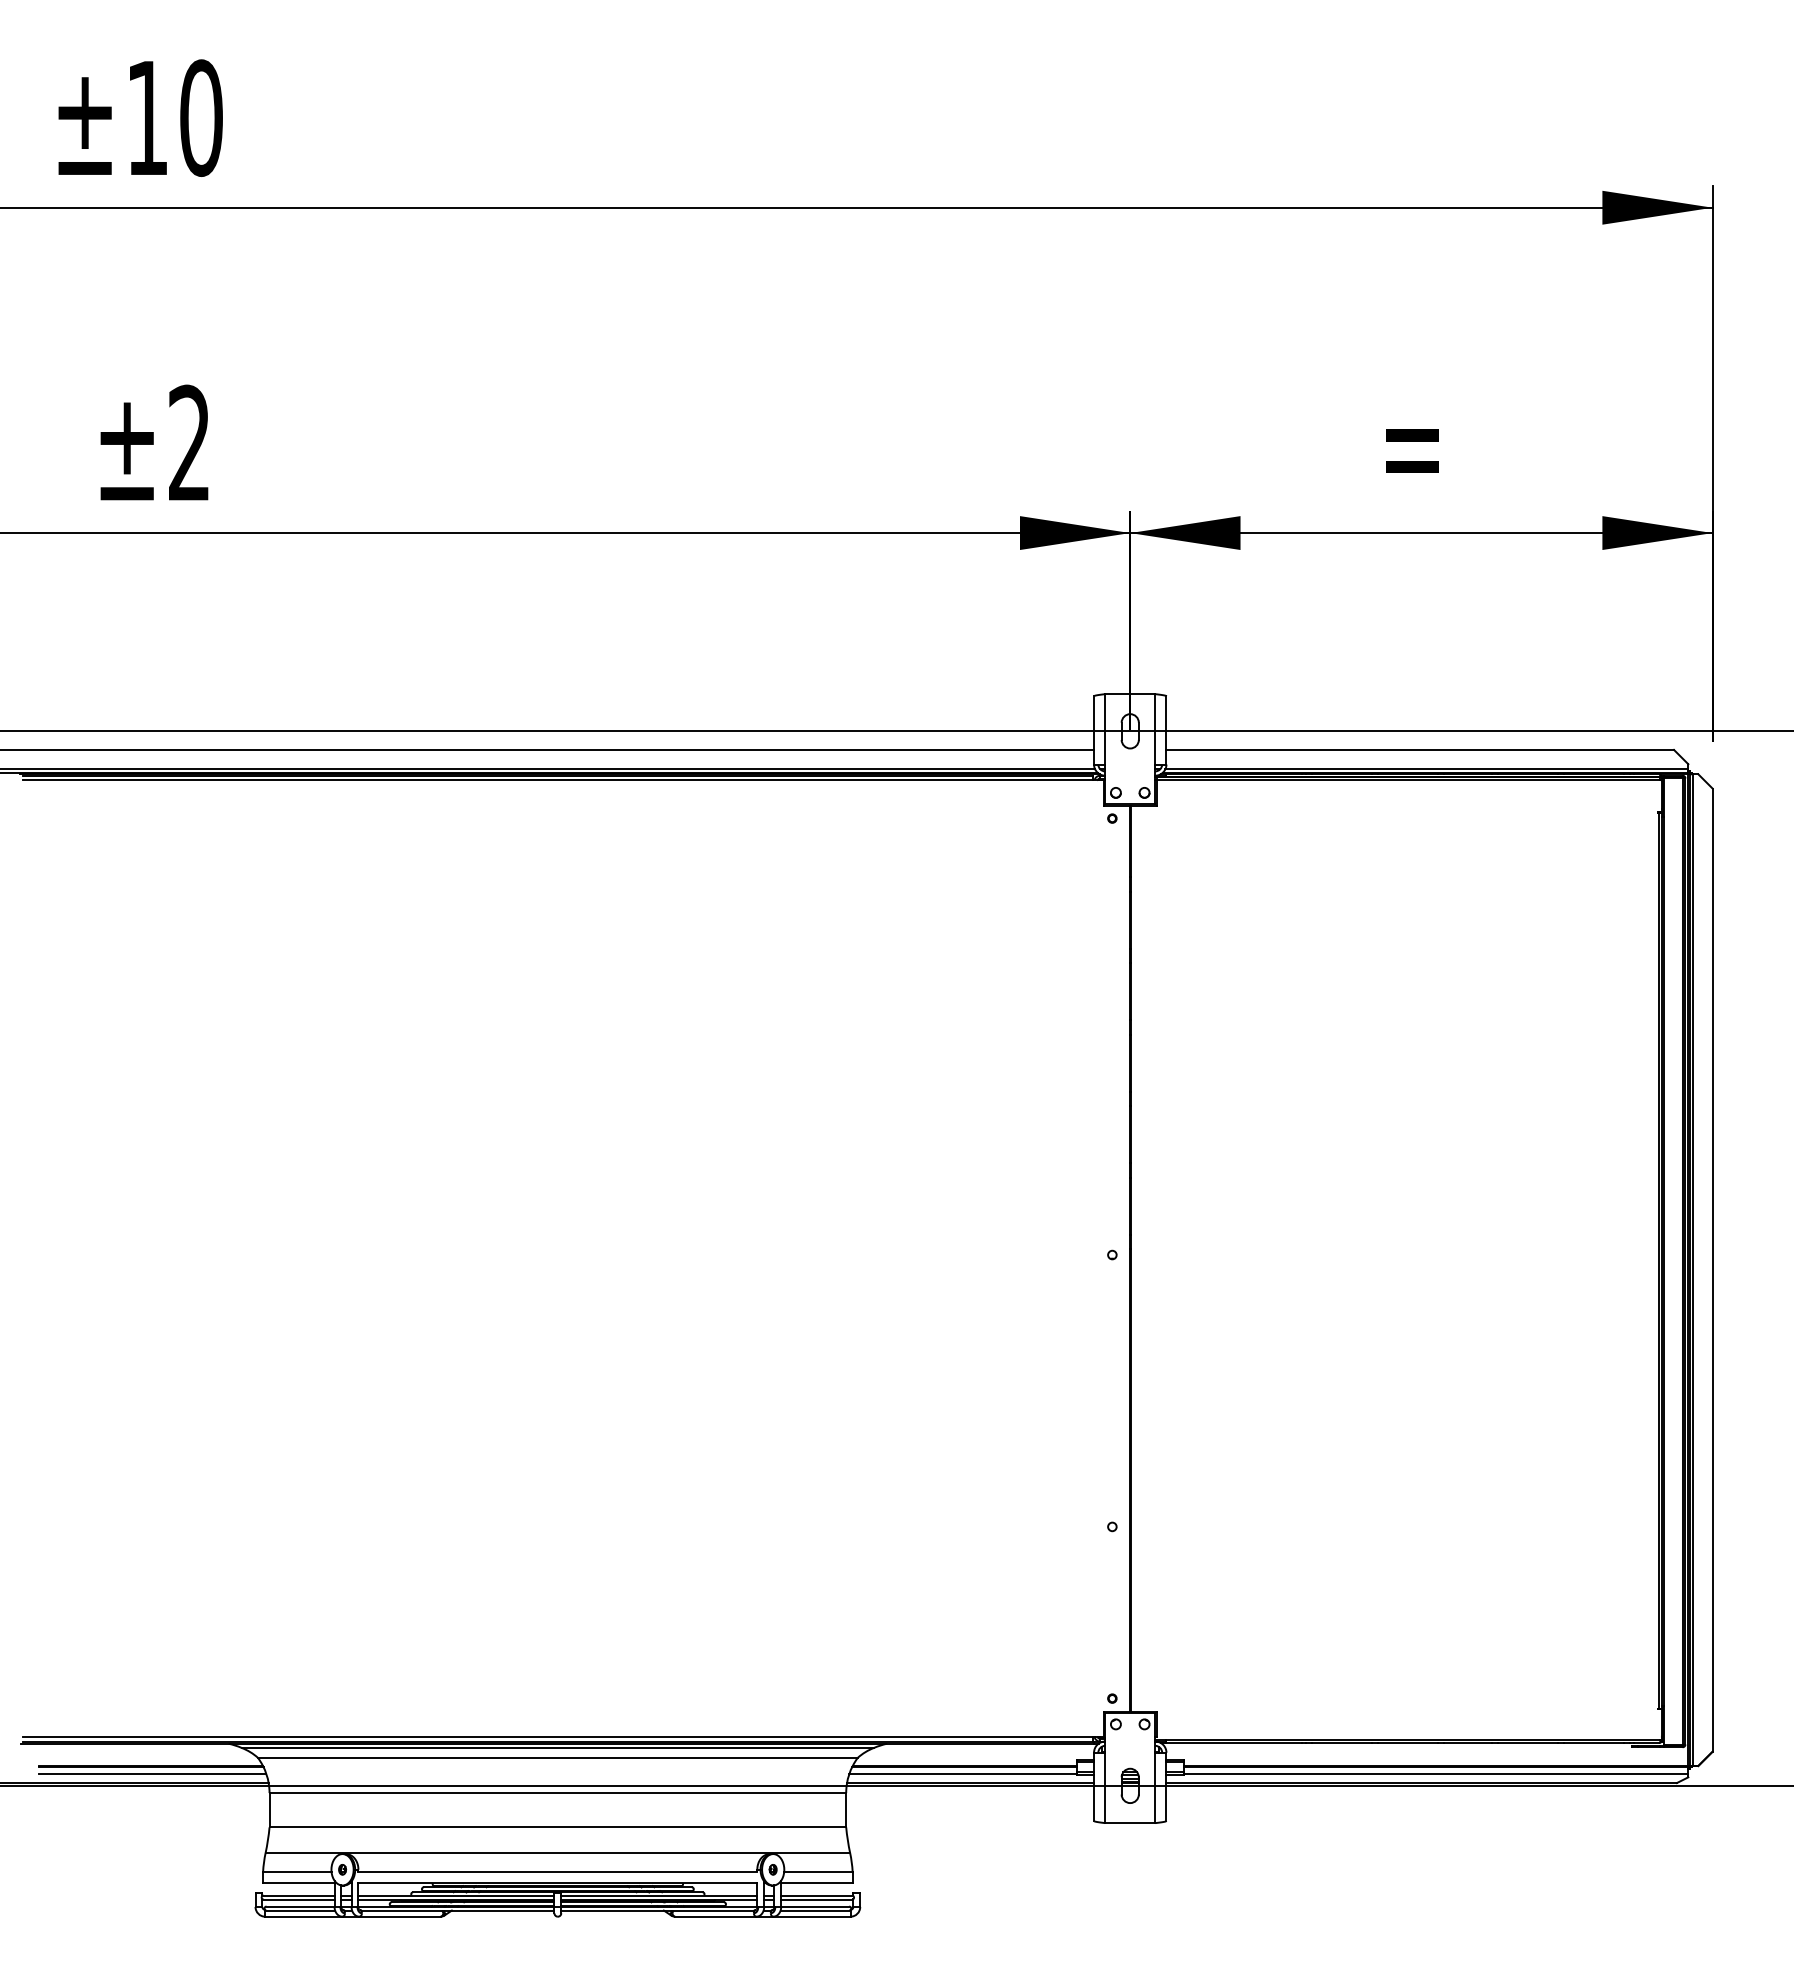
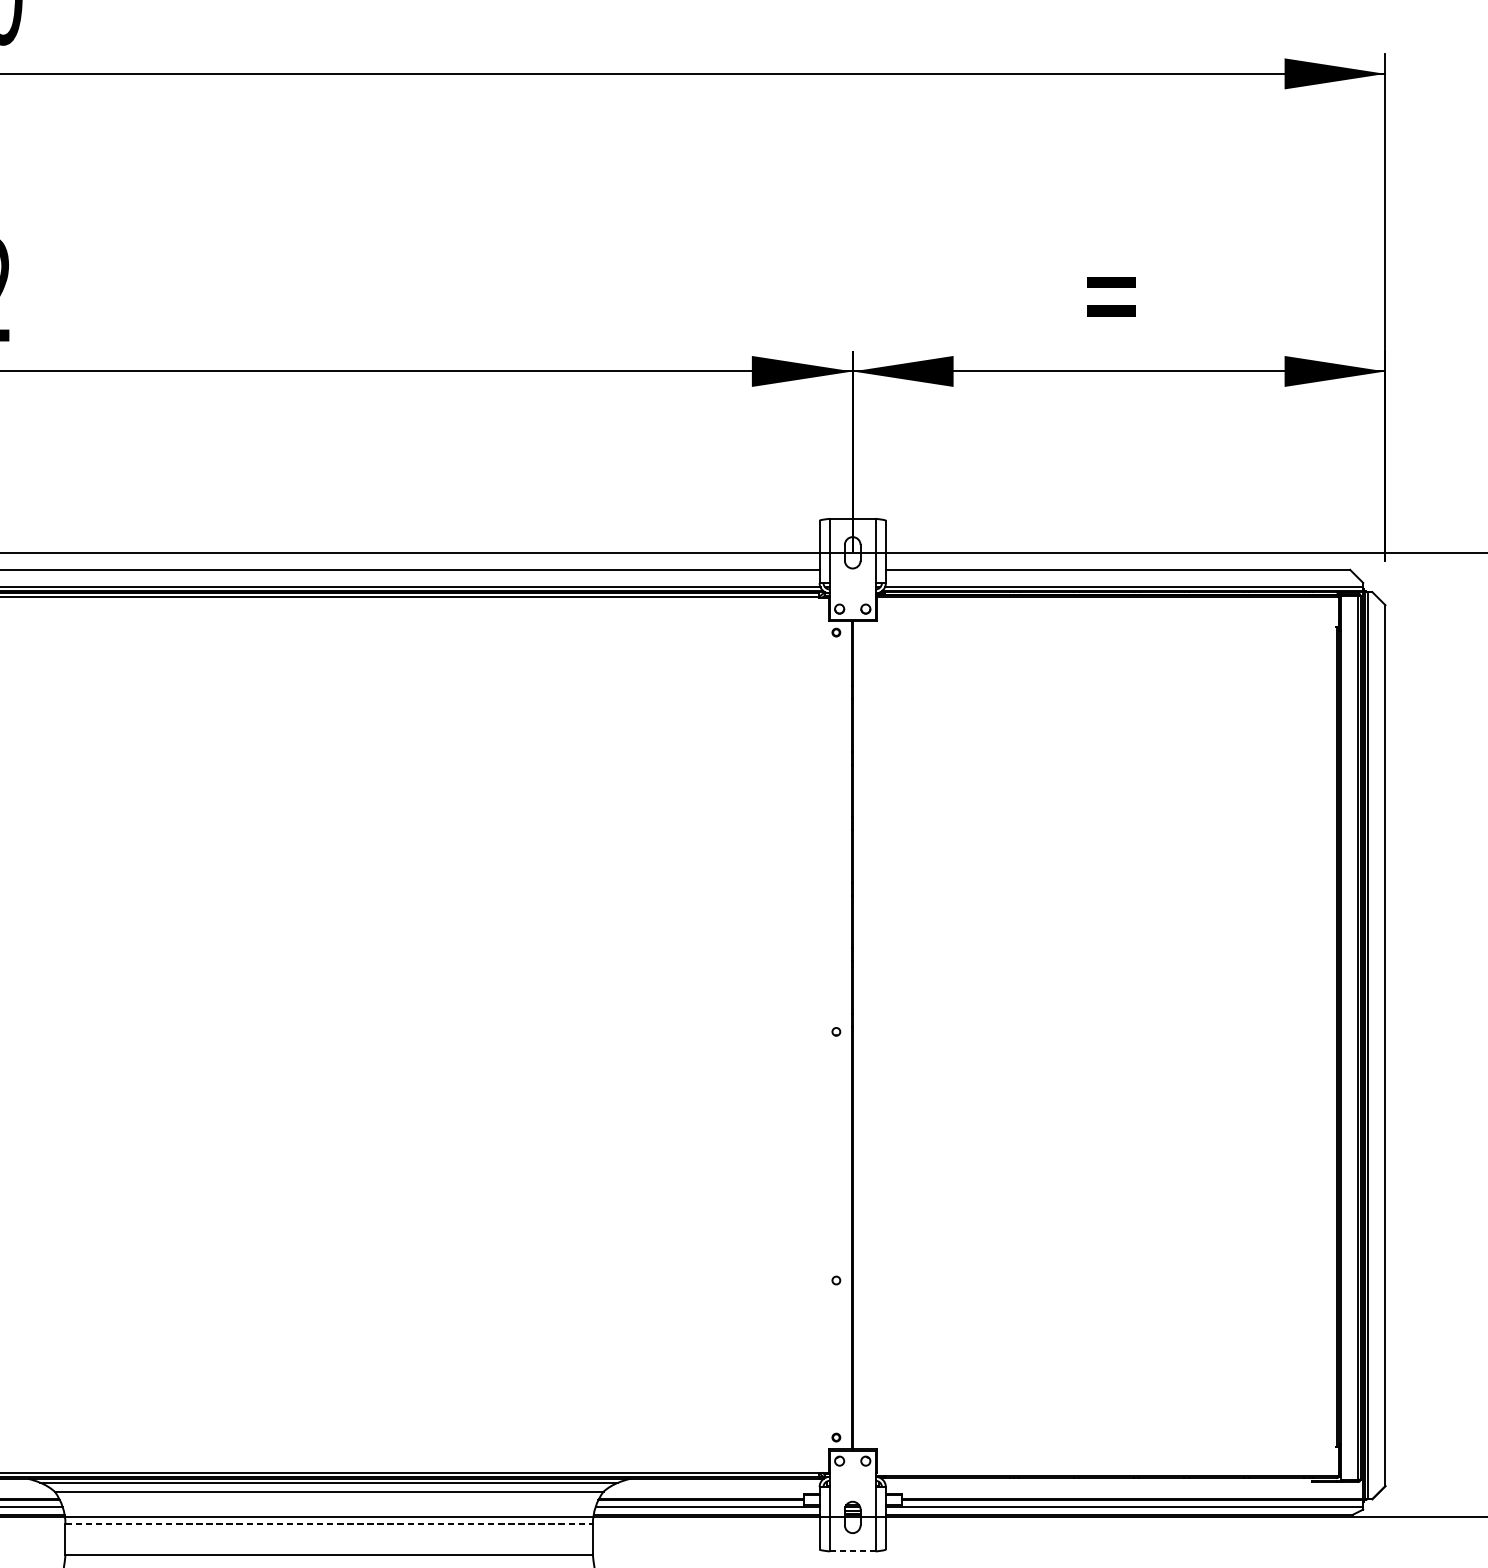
line: (558, 1793) -> (329, 1524), solid -> dashed
line: (1130, 1823) -> (852, 1551), solid -> dashed

